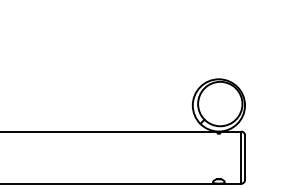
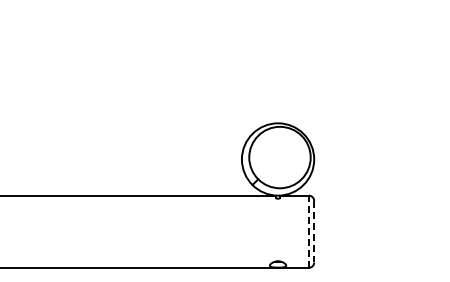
line: (240, 157) -> (308, 231), solid -> dashed
line: (245, 157) -> (314, 231), solid -> dashed

